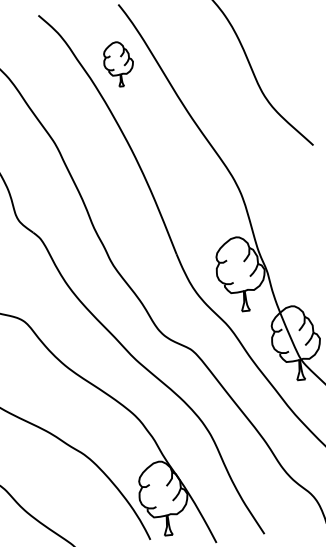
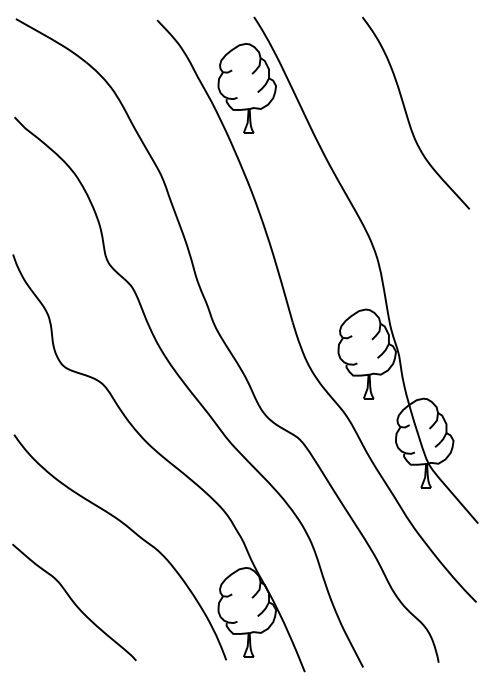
part: (118, 64) -> (246, 88), size x1.67

